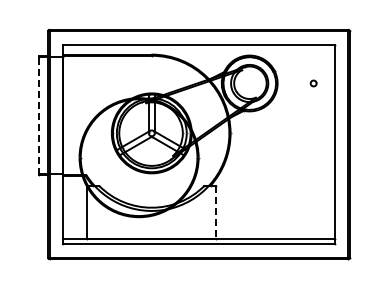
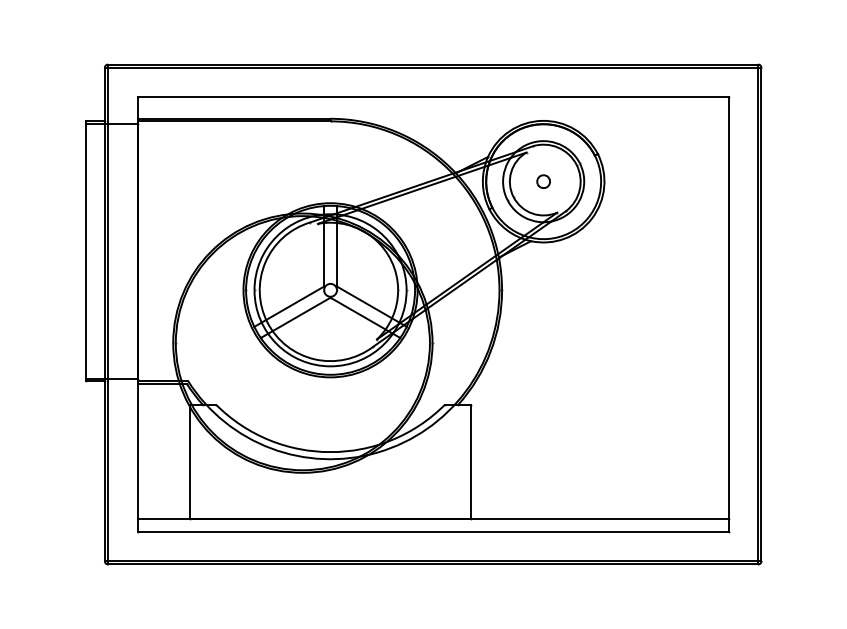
part: (313, 83) -> (543, 181), moved
line: (39, 115) -> (86, 251), dashed -> solid
line: (216, 212) -> (471, 462), dashed -> solid

